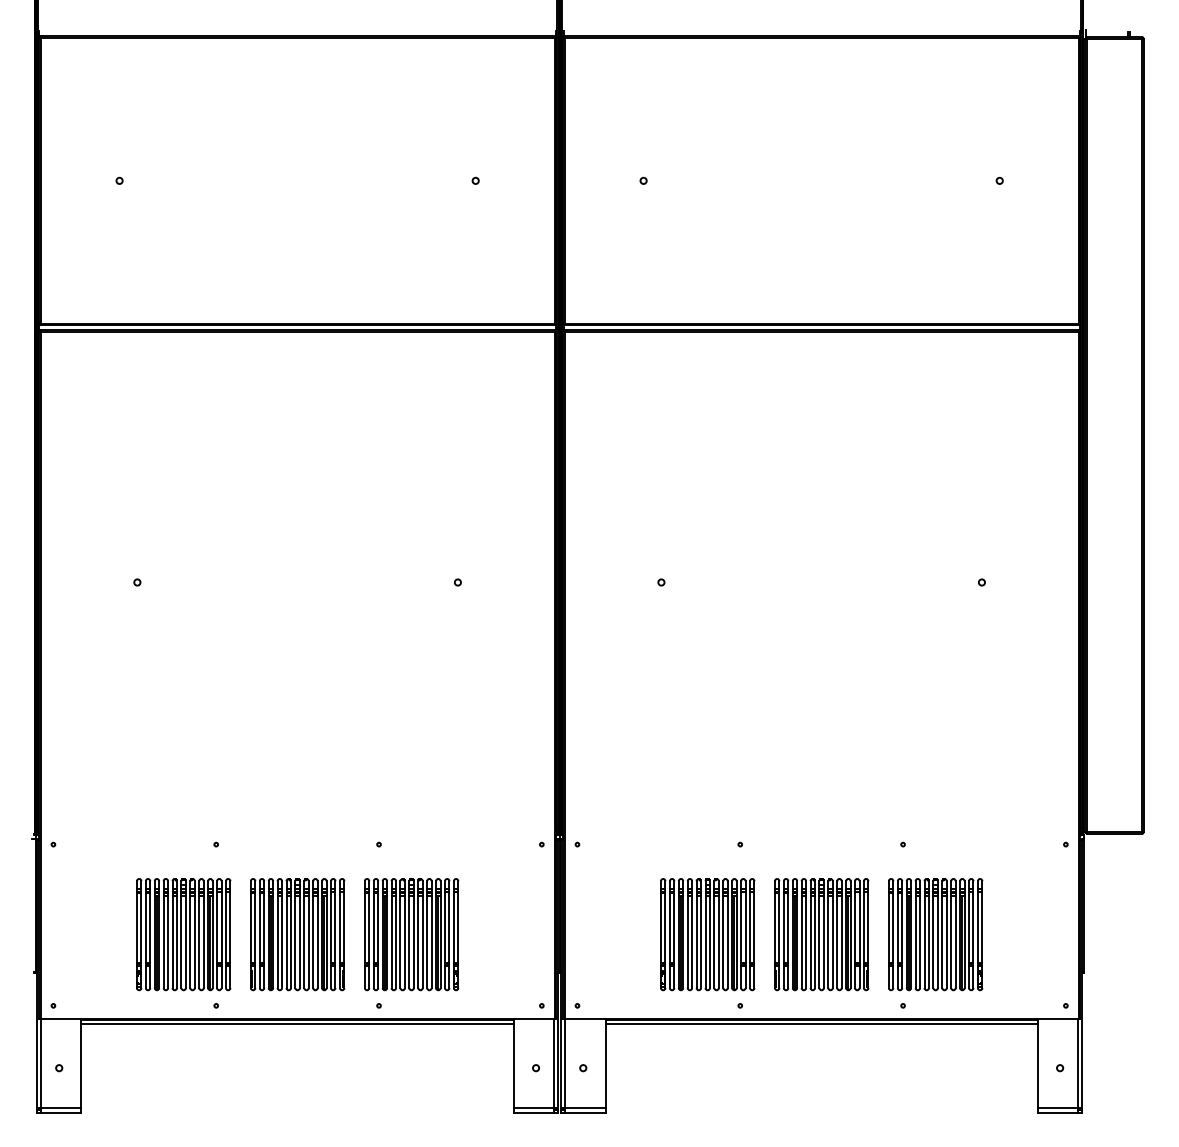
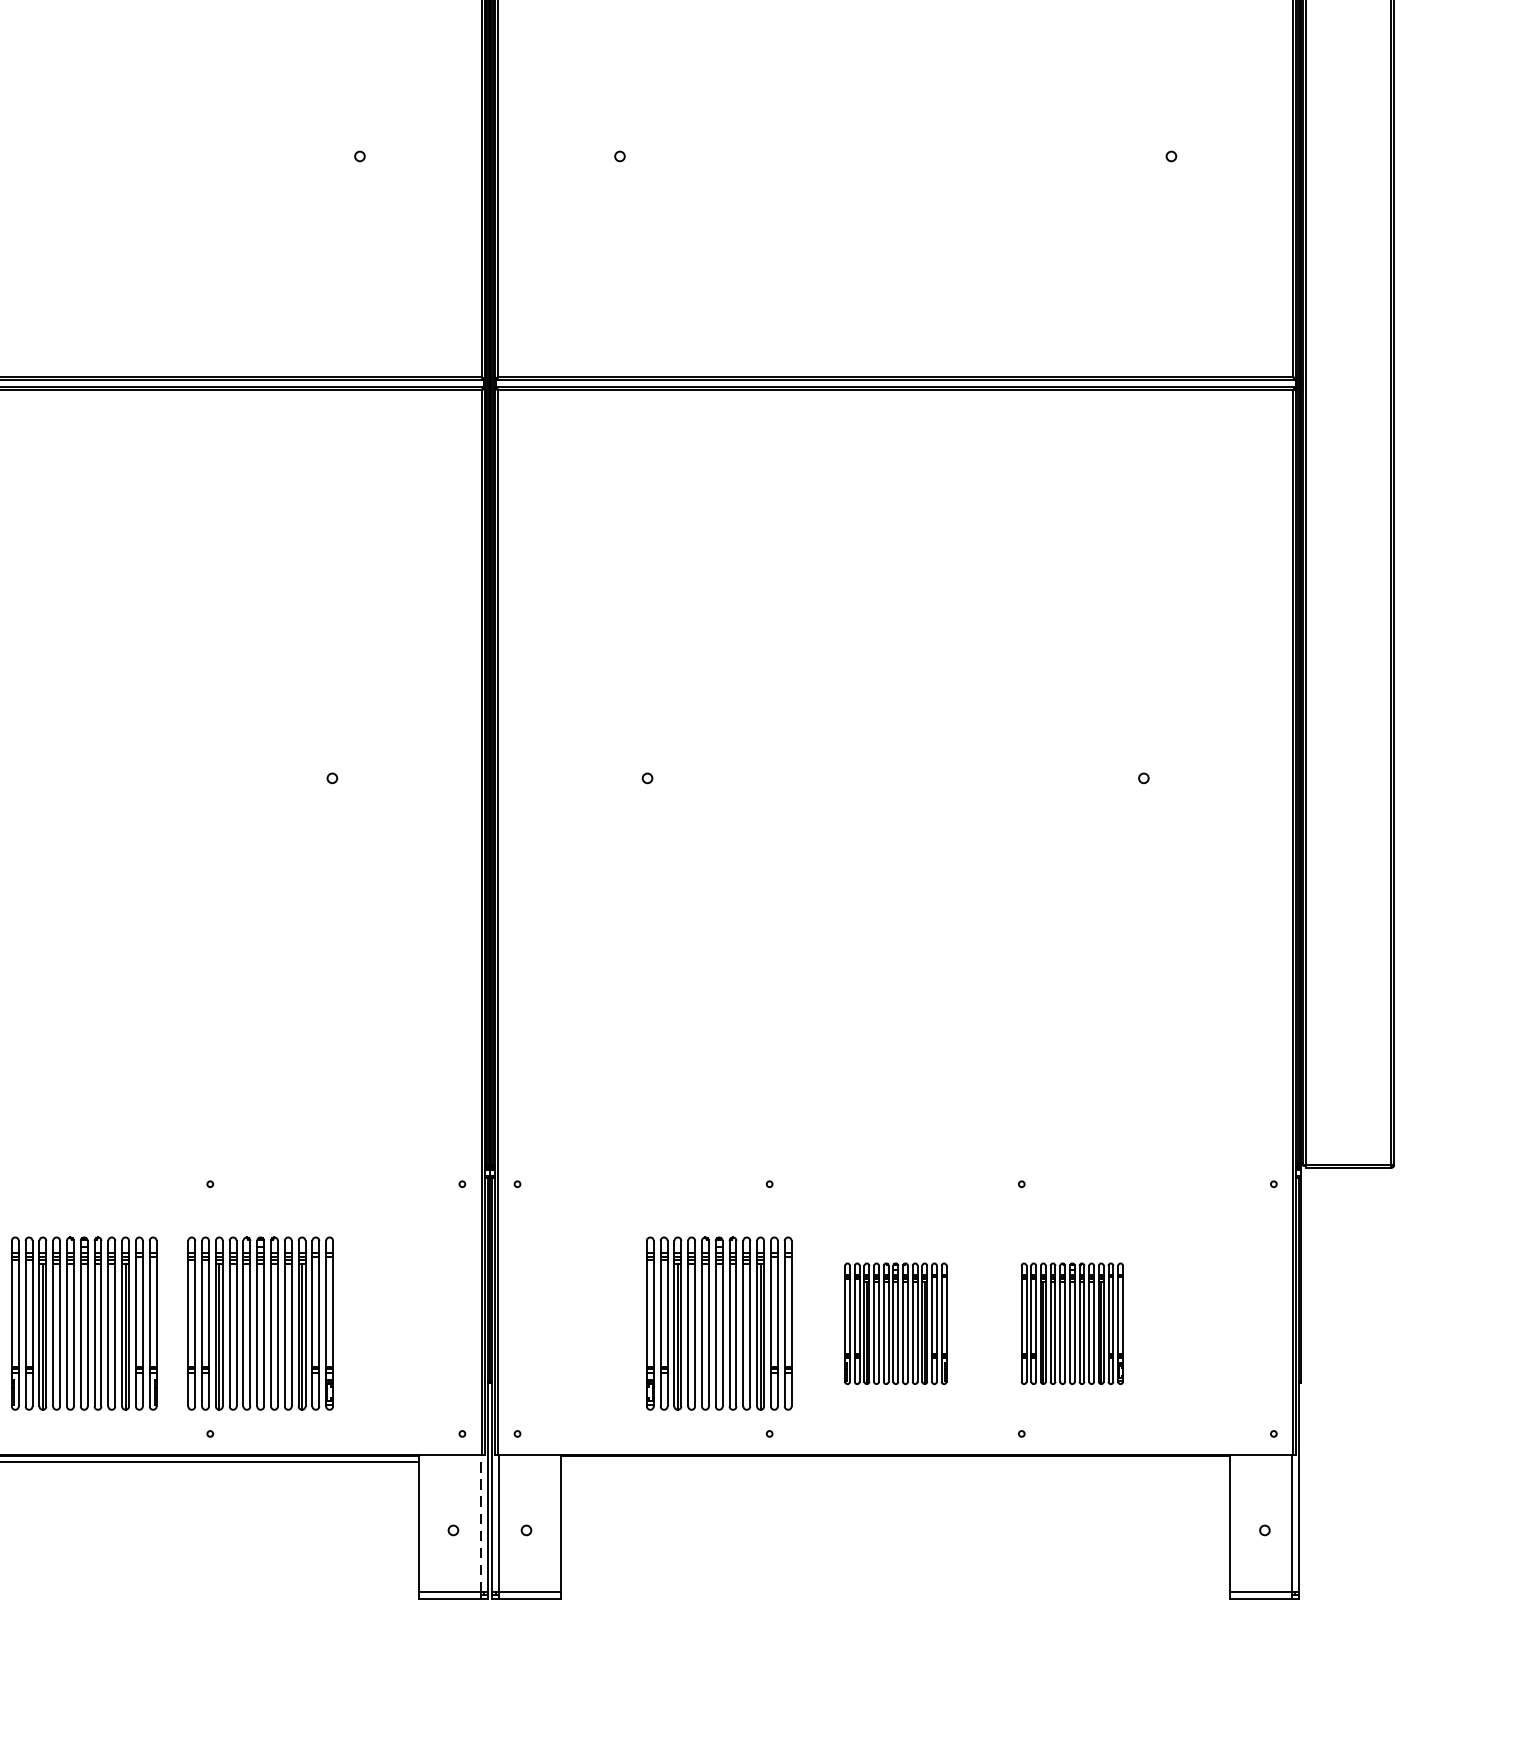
part: (821, 934) -> (895, 1323), size x0.7
part: (935, 934) -> (1071, 1323), size x0.7
line: (821, 1023) -> (895, 1461), removed
line: (553, 1063) -> (480, 1523), solid -> dashed

